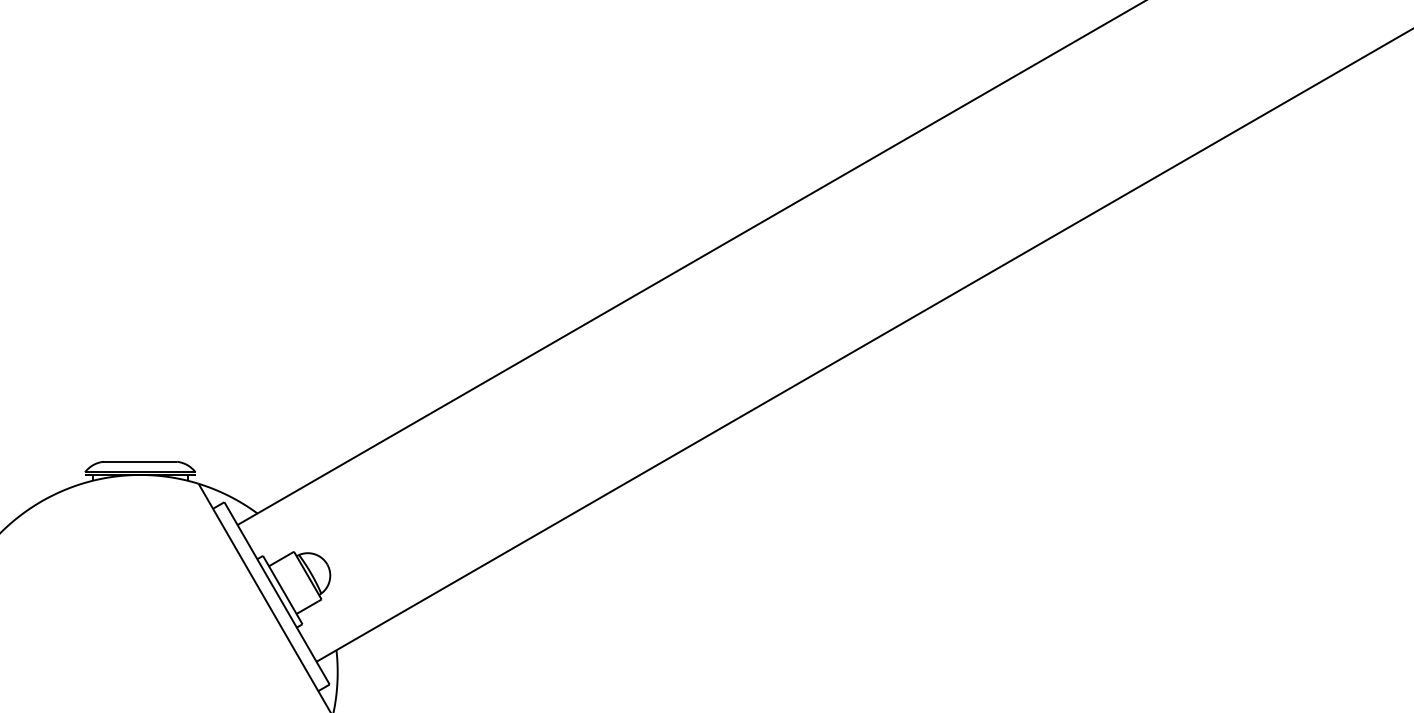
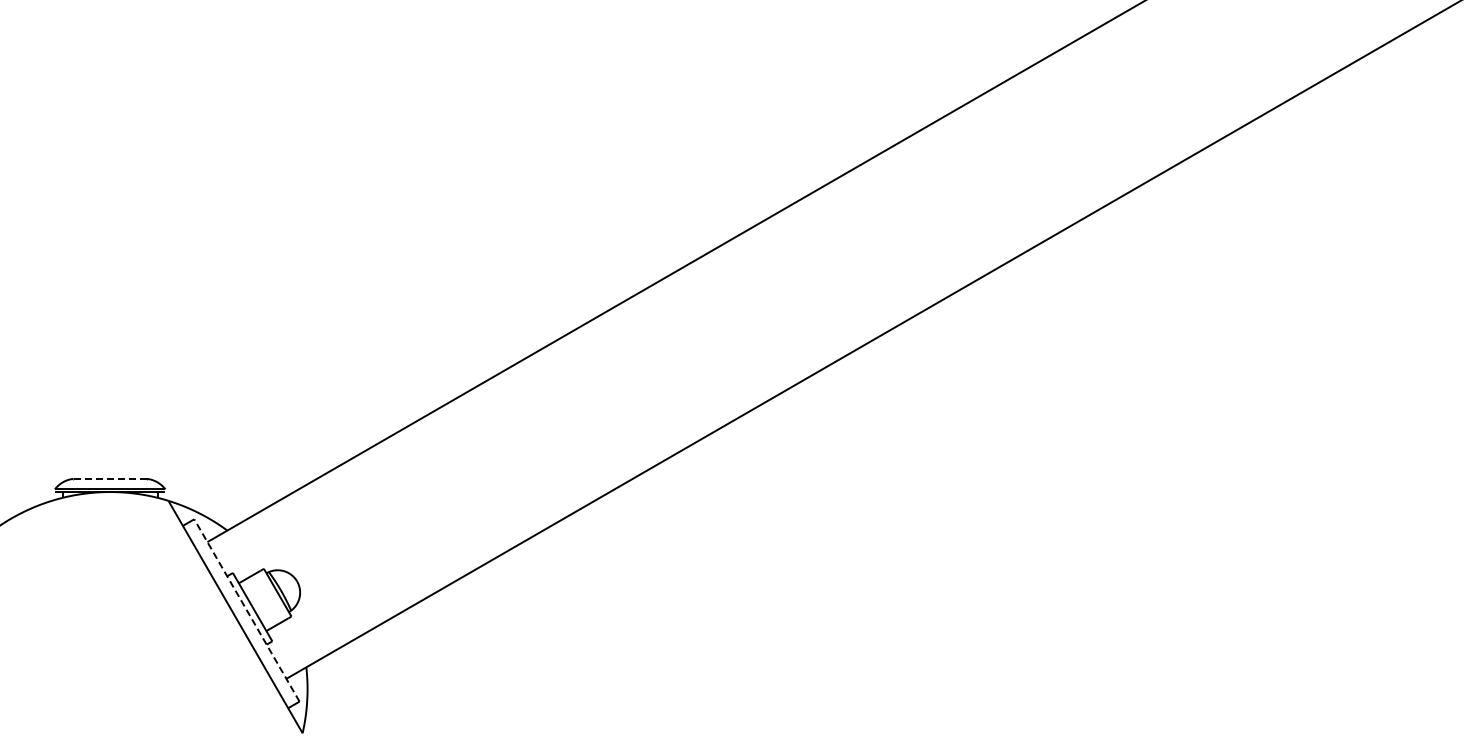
line: (140, 461) -> (110, 478), solid -> dashed
line: (276, 593) -> (246, 610), solid -> dashed

